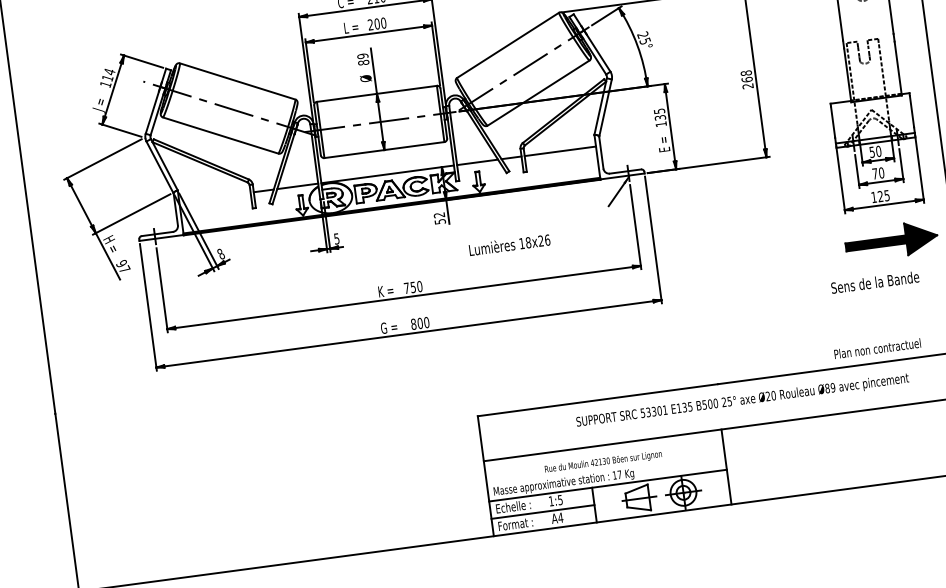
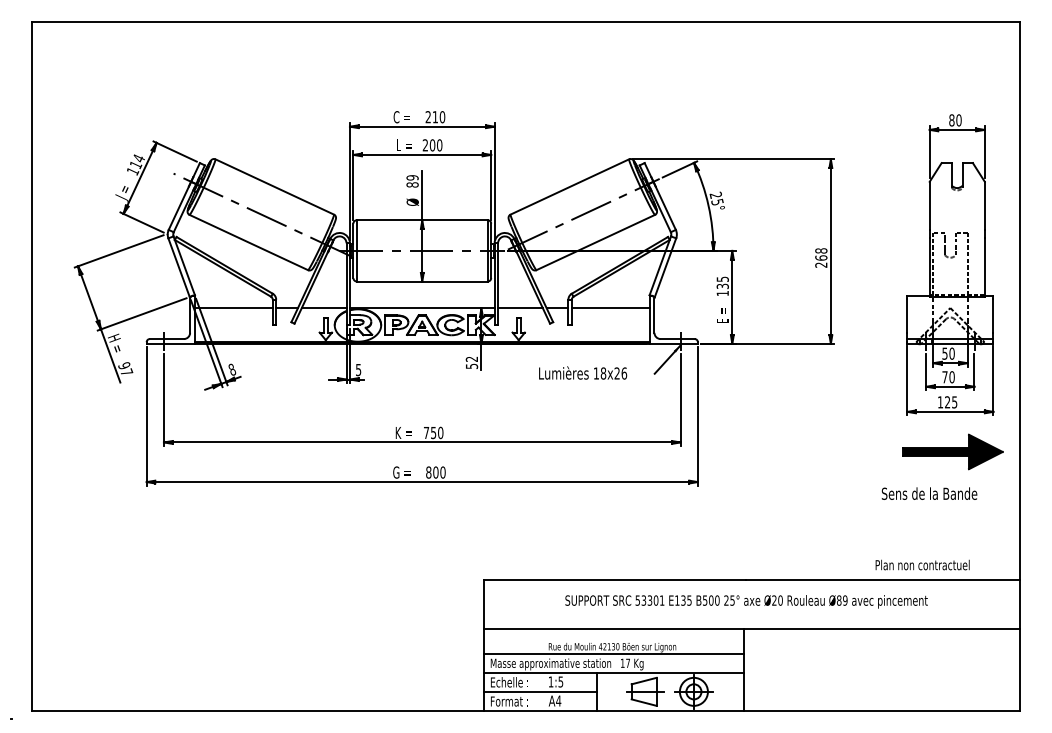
line: (214, 197) -> (233, 308), added
text: (510, 244) -> (583, 372), moved
text: (742, 400) -> (746, 601), moved
line: (605, 468) -> (613, 654), added

